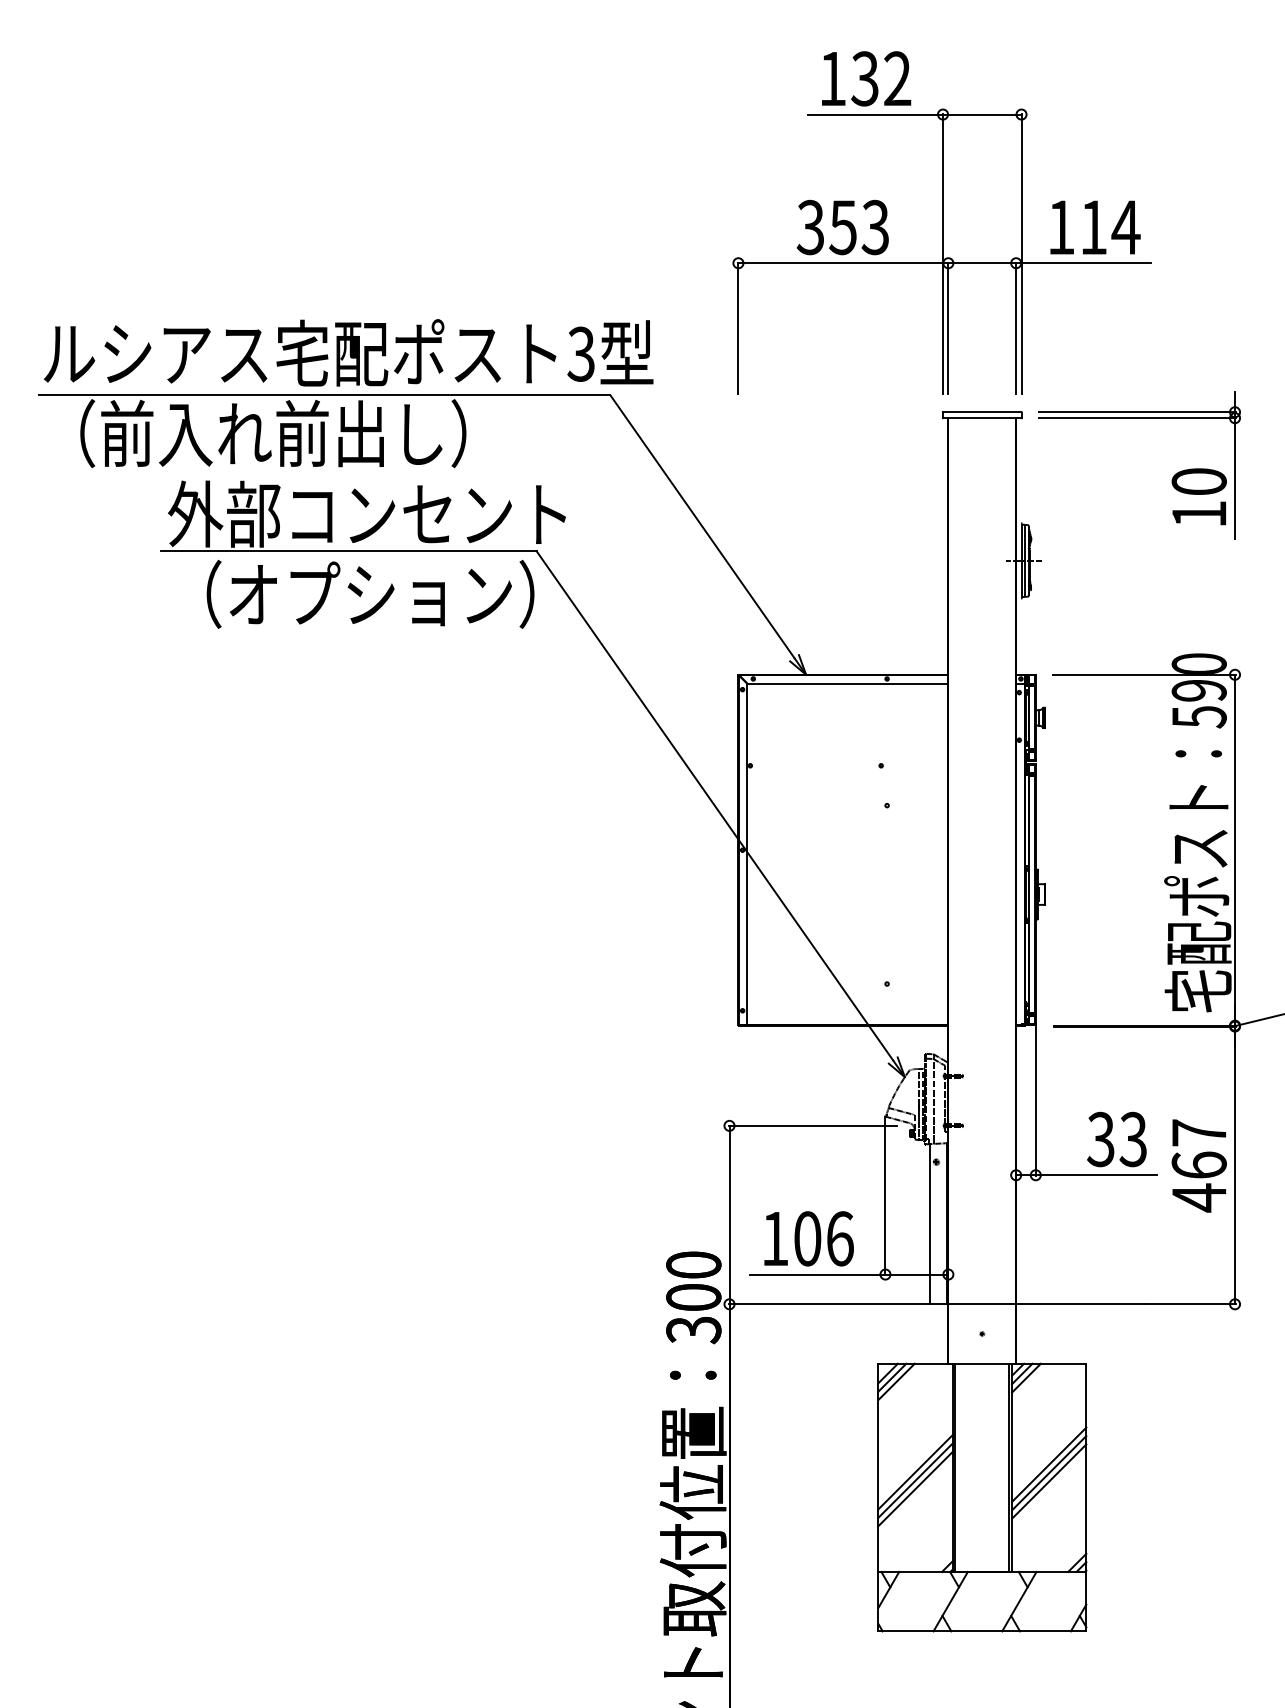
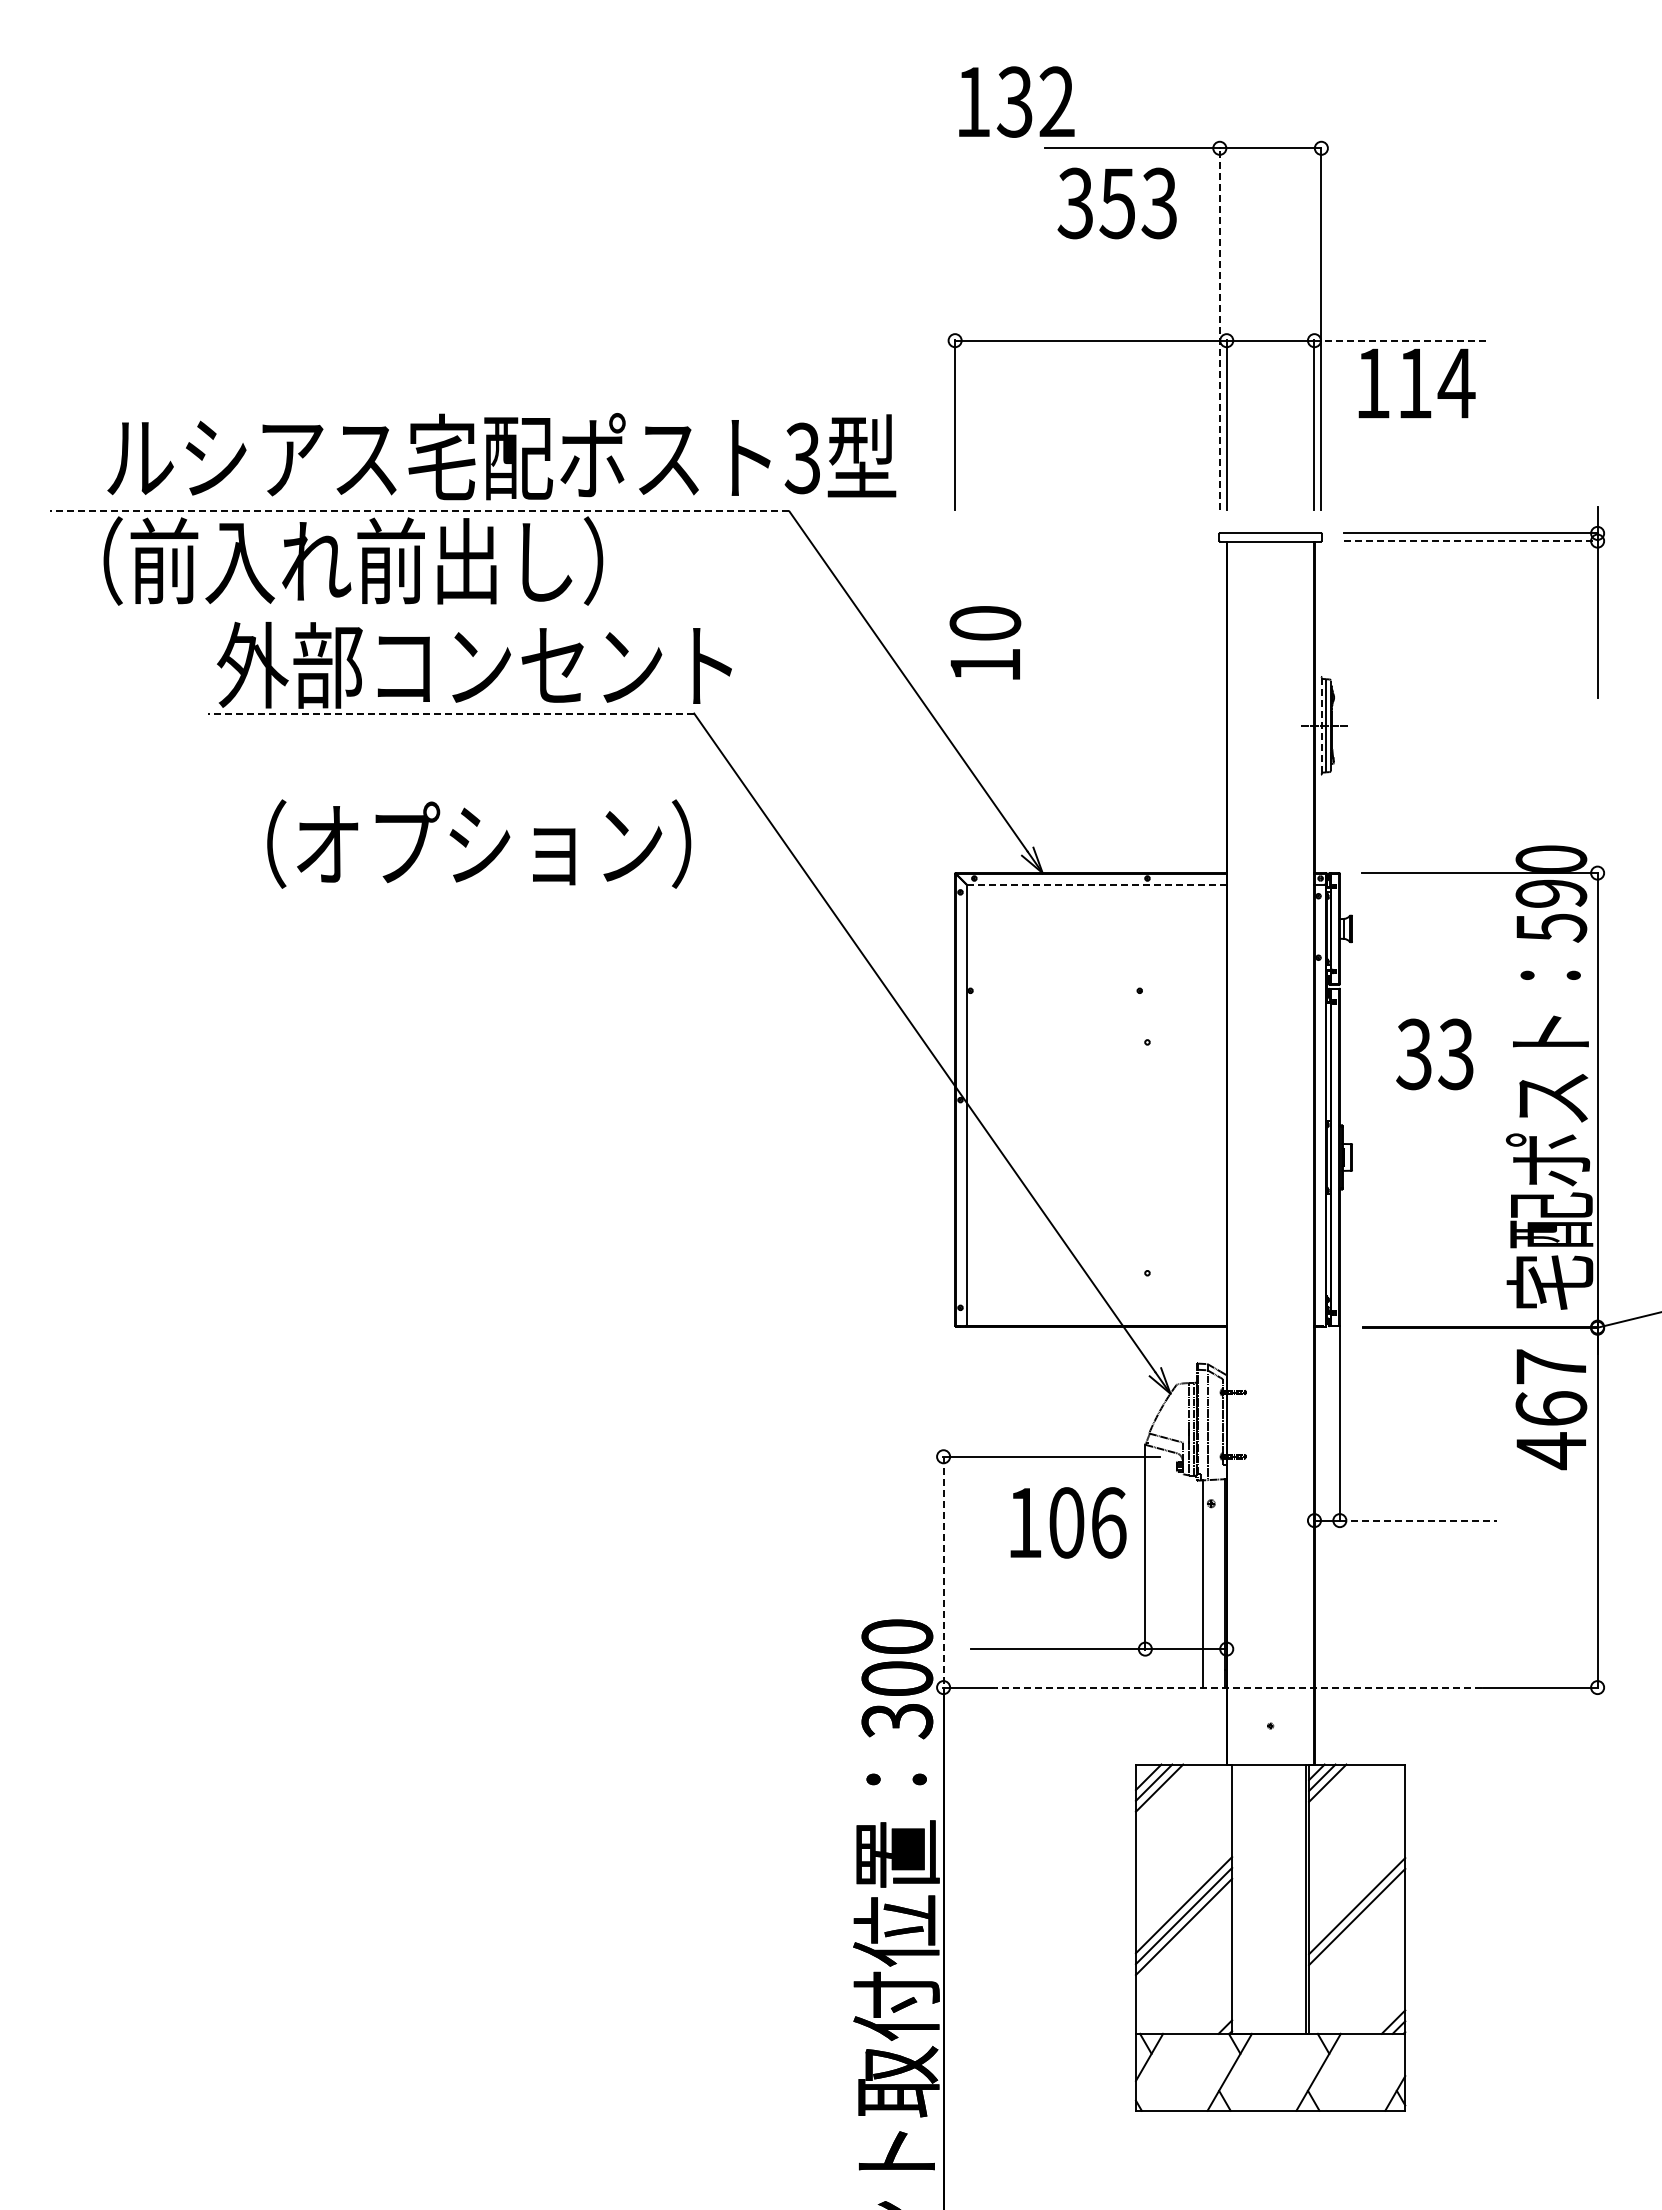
text: (866, 78) -> (1016, 101), moved
text: (842, 227) -> (1116, 203), moved
text: (1095, 227) -> (1416, 383), moved
line: (942, 253) -> (1219, 328), solid -> dashed
line: (1084, 263) -> (1402, 340), solid -> dashed
text: (348, 352) -> (501, 456), moved
line: (324, 395) -> (419, 511), solid -> dashed
line: (1137, 418) -> (1471, 541), solid -> dashed
text: (1199, 496) -> (985, 642), moved
line: (348, 551) -> (450, 713), solid -> dashed
line: (1021, 560) -> (1321, 725), solid -> dashed
text: (370, 593) -> (479, 843), moved
line: (847, 683) -> (1096, 884), solid -> dashed
text: (1116, 1139) -> (1434, 1054), moved
text: (1199, 1165) -> (1551, 1409), moved
line: (1096, 1175) -> (1418, 1520), solid -> dashed
line: (729, 1215) -> (943, 1572), solid -> dashed
text: (809, 1238) -> (1068, 1522), moved
line: (957, 1304) -> (1238, 1687), solid -> dashed
line: (1049, 1464) -> (1357, 1895), removed
line: (955, 1467) -> (1235, 1898), removed

